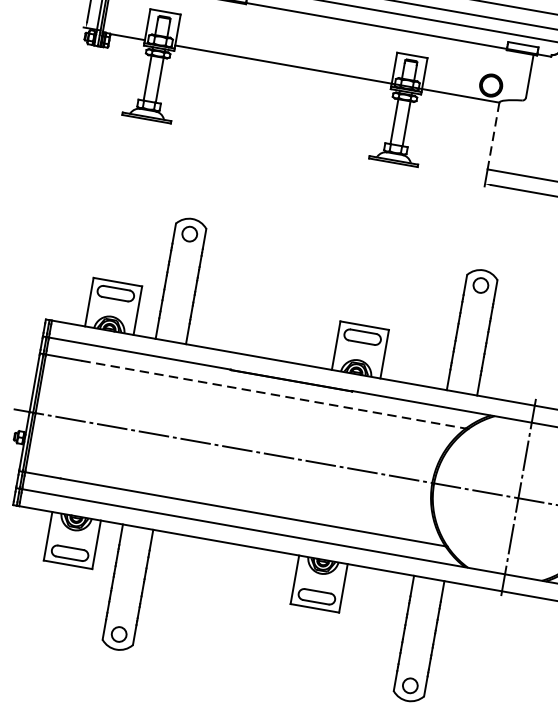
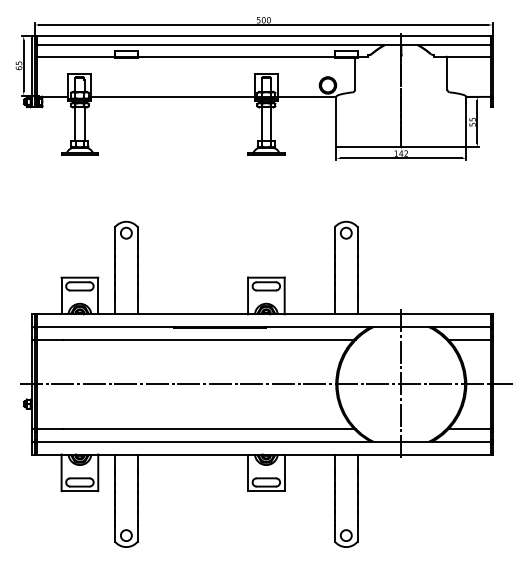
line: (493, 136) -> (336, 122), dashed -> solid
line: (275, 394) -> (209, 339), dashed -> solid

